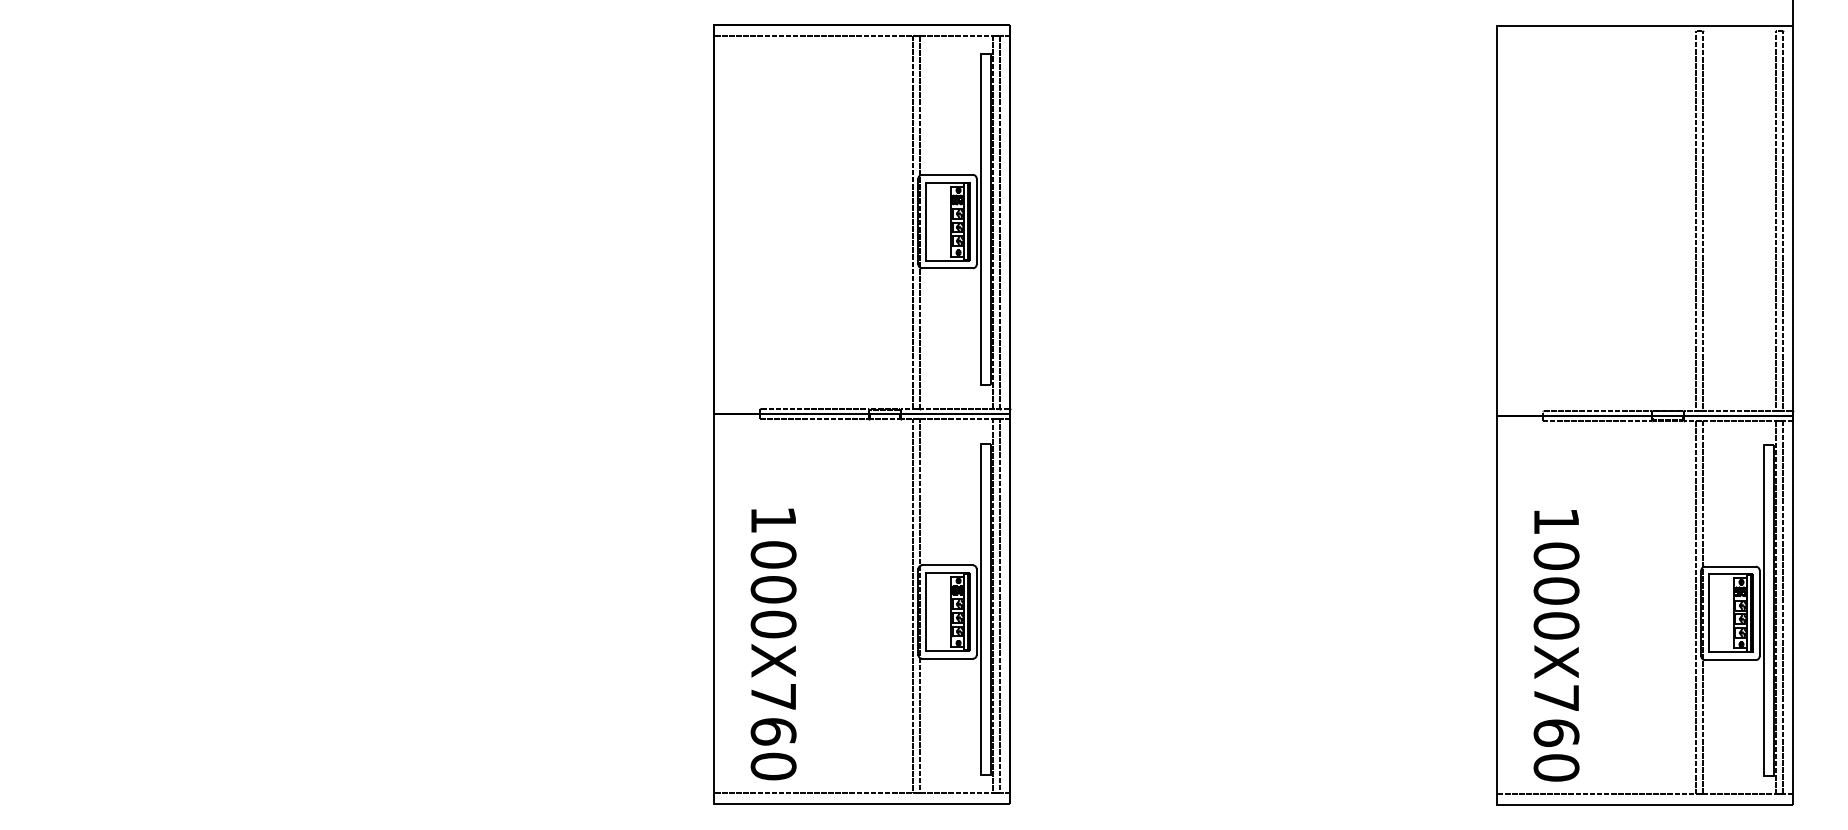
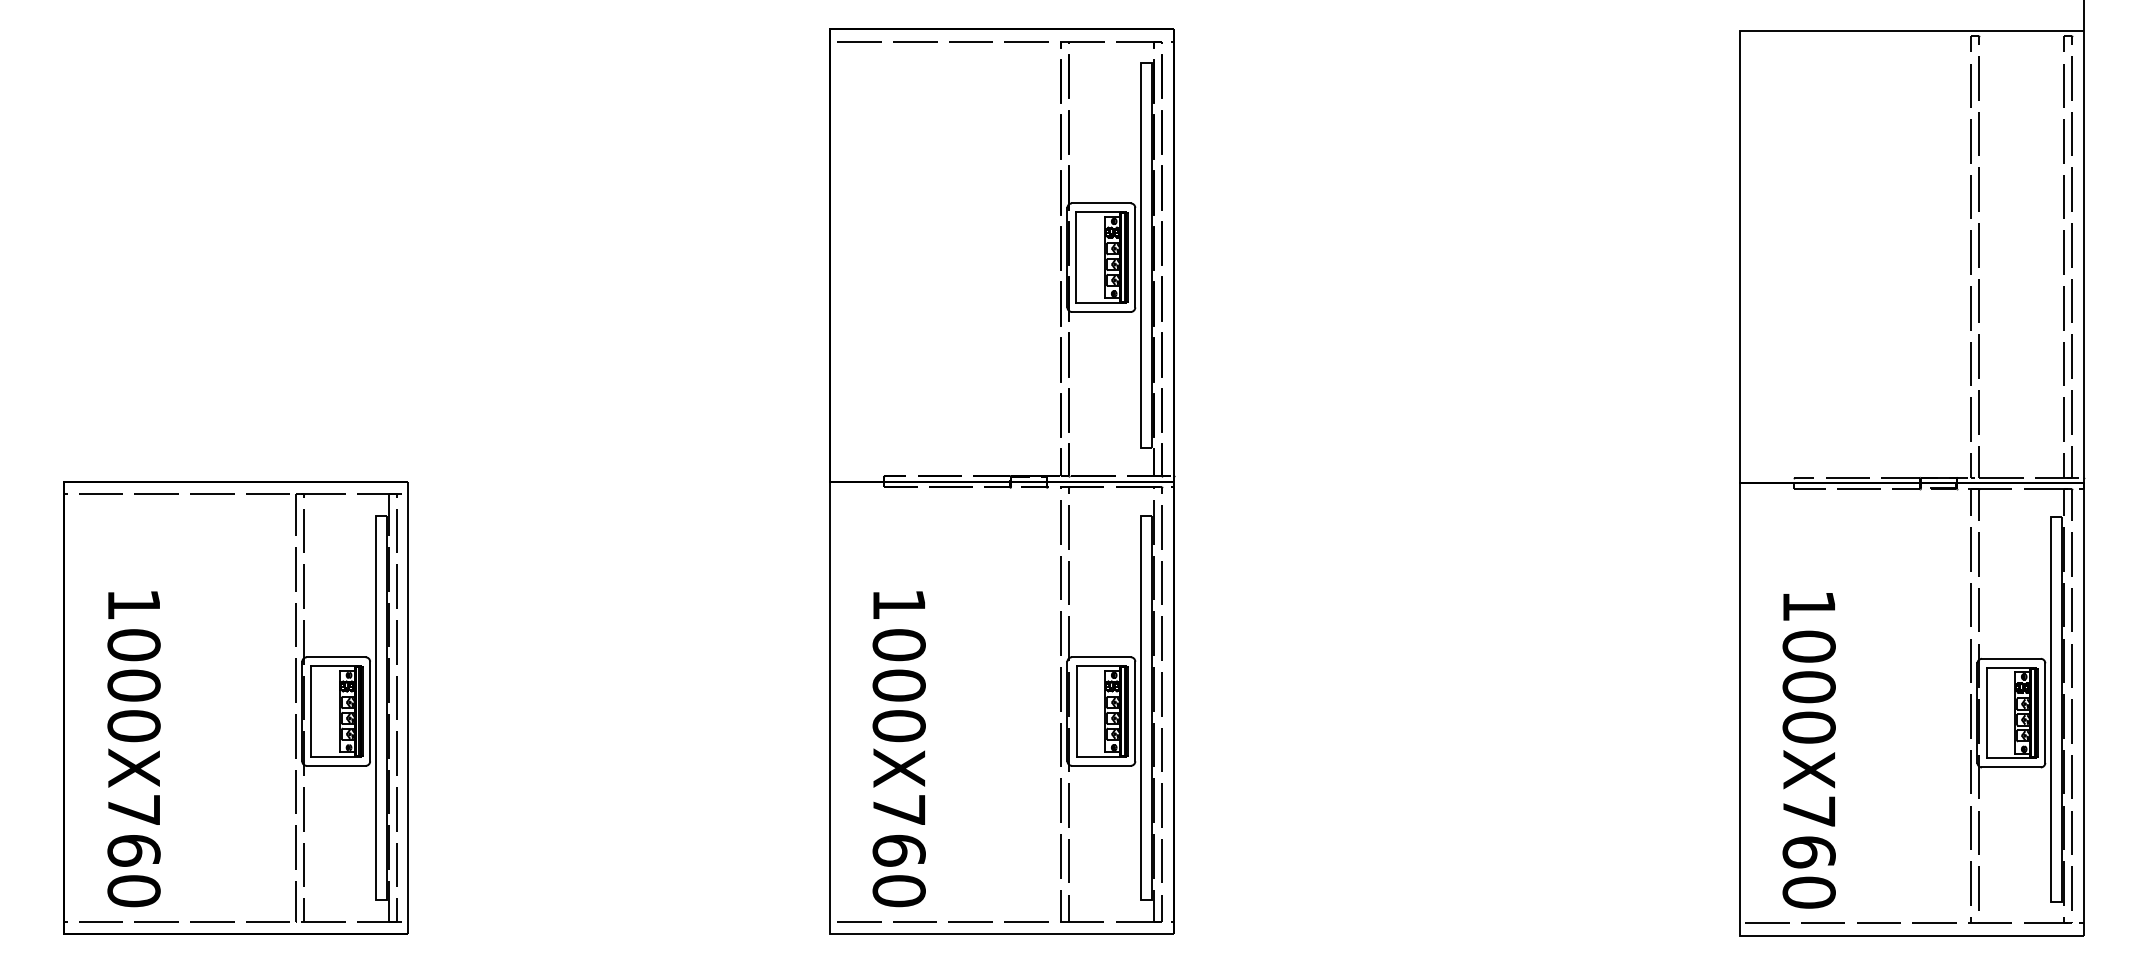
part: (202, 608) -> (235, 707), added

